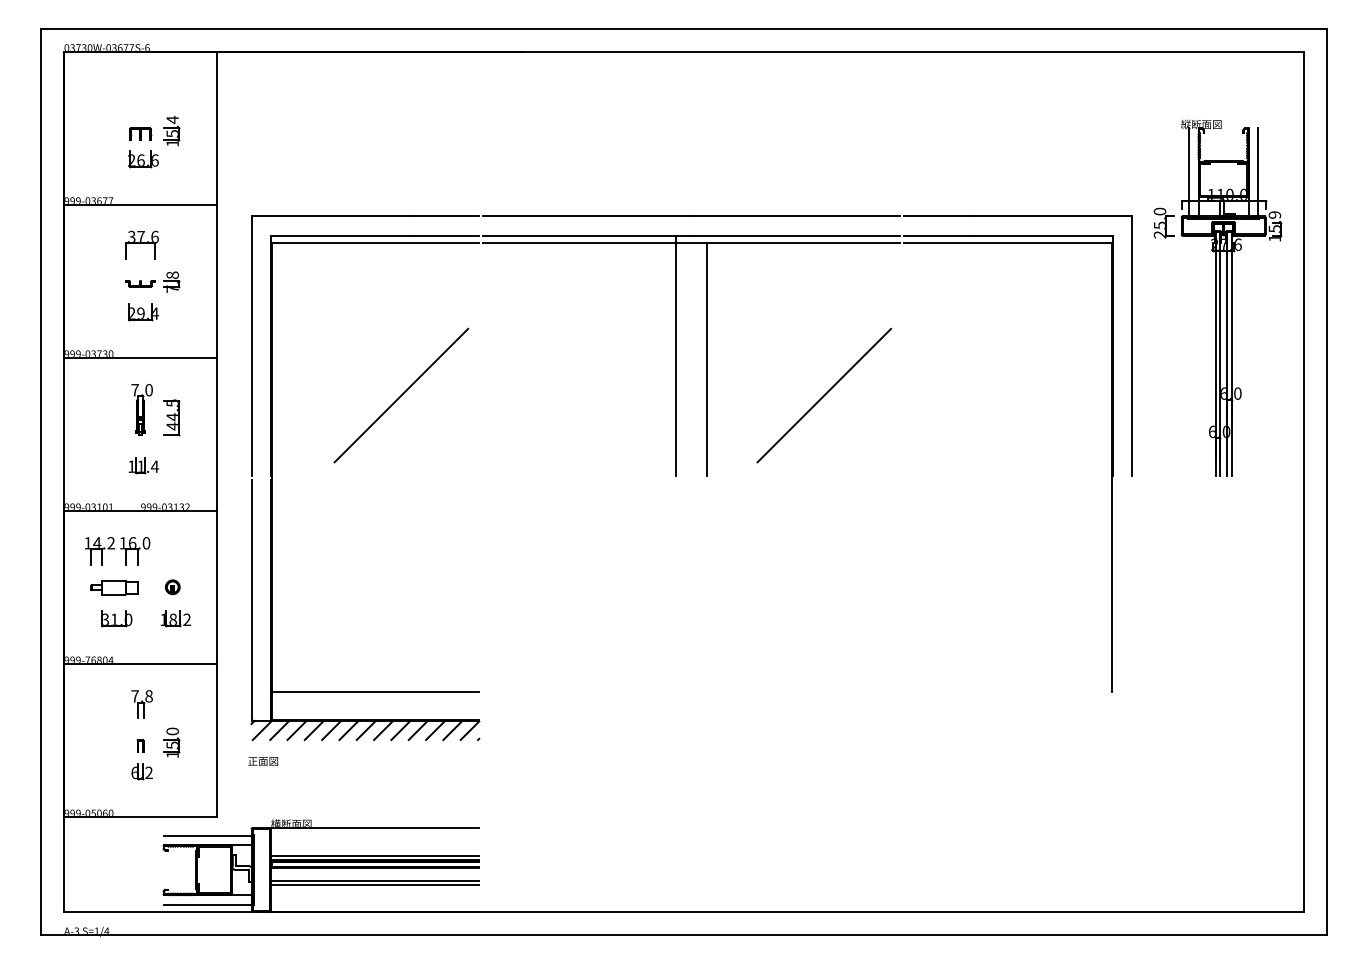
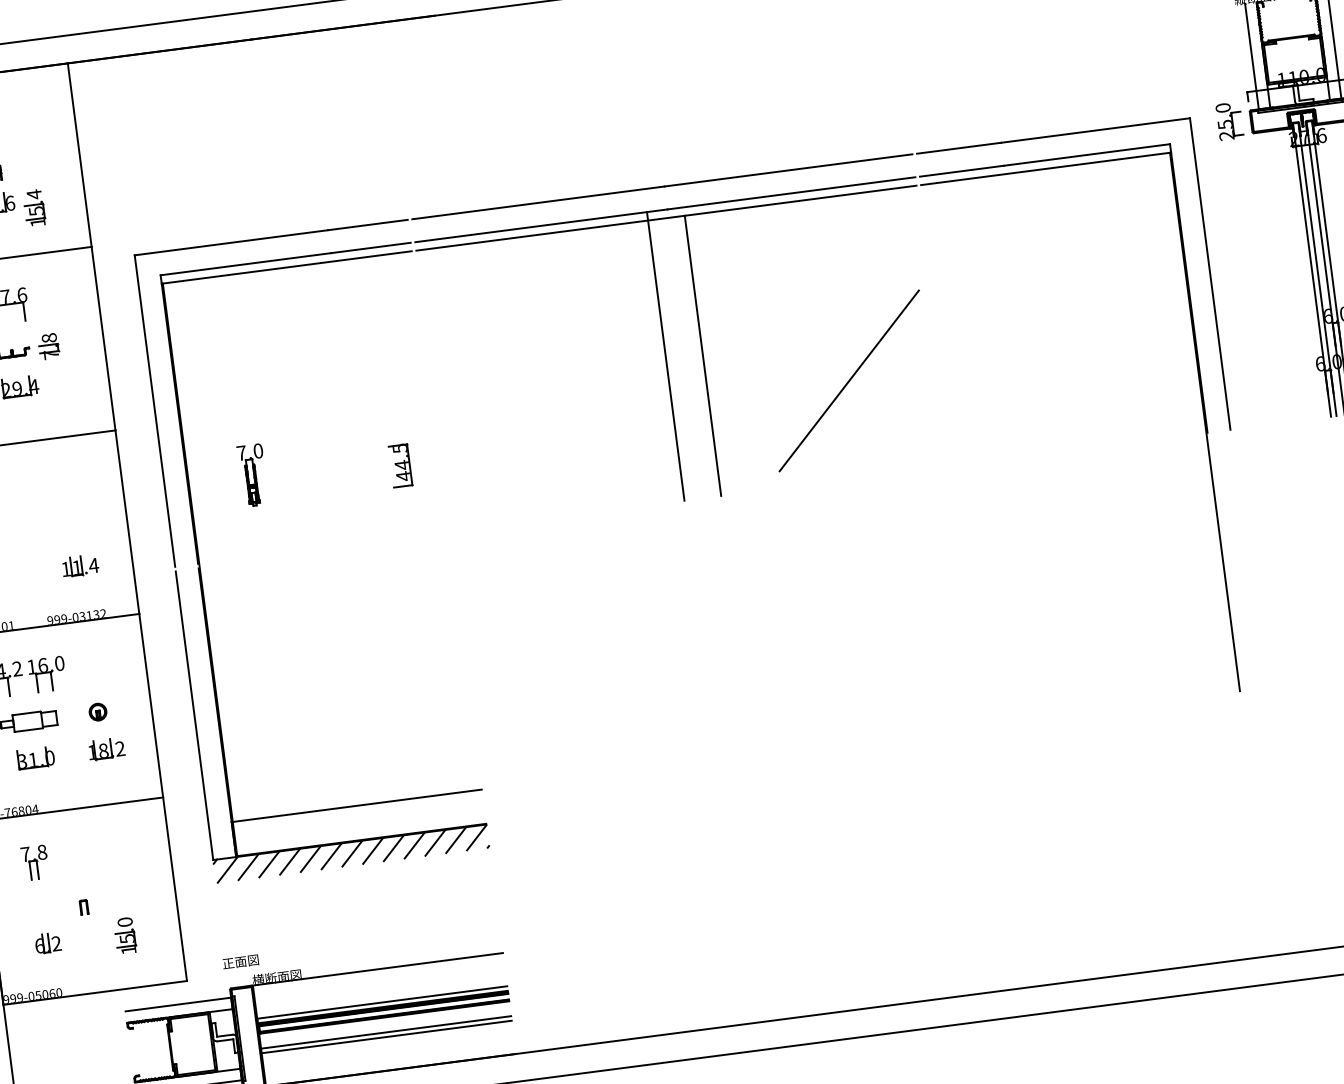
part: (171, 130) -> (34, 207), moved
line: (401, 395) -> (342, 446), removed
part: (141, 409) -> (252, 475), moved
part: (171, 417) -> (400, 465), moved
part: (143, 465) -> (79, 566), moved
part: (141, 704) -> (34, 863), moved
part: (171, 742) -> (125, 935), moved
text: (263, 761) -> (241, 962), moved
part: (141, 771) -> (47, 943), moved

